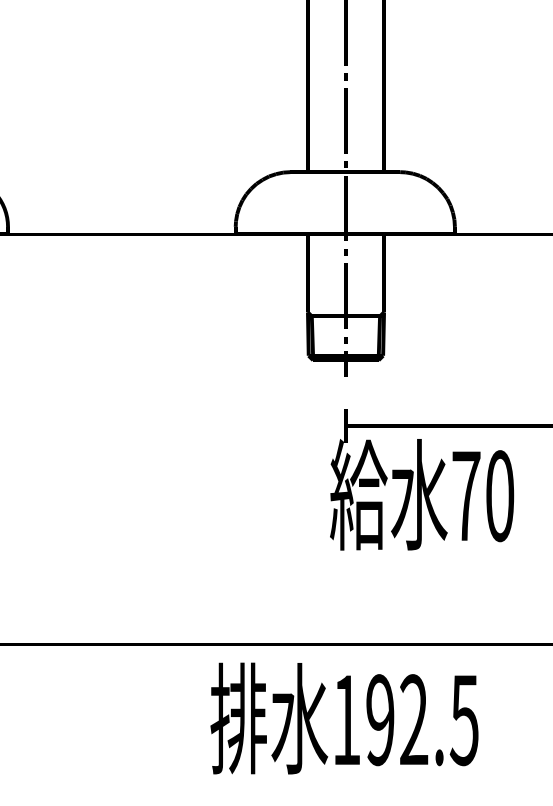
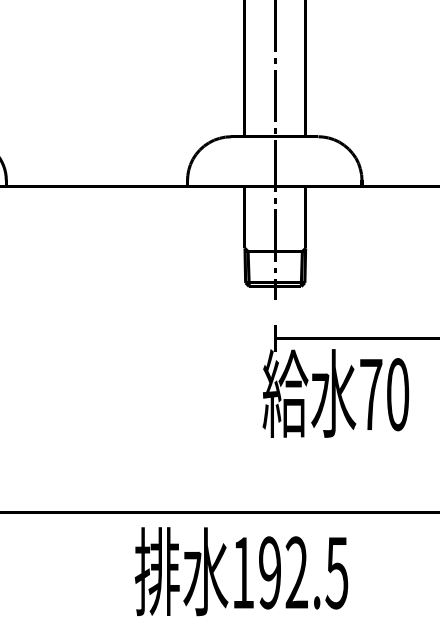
text: (344, 718) -> (241, 571), moved

